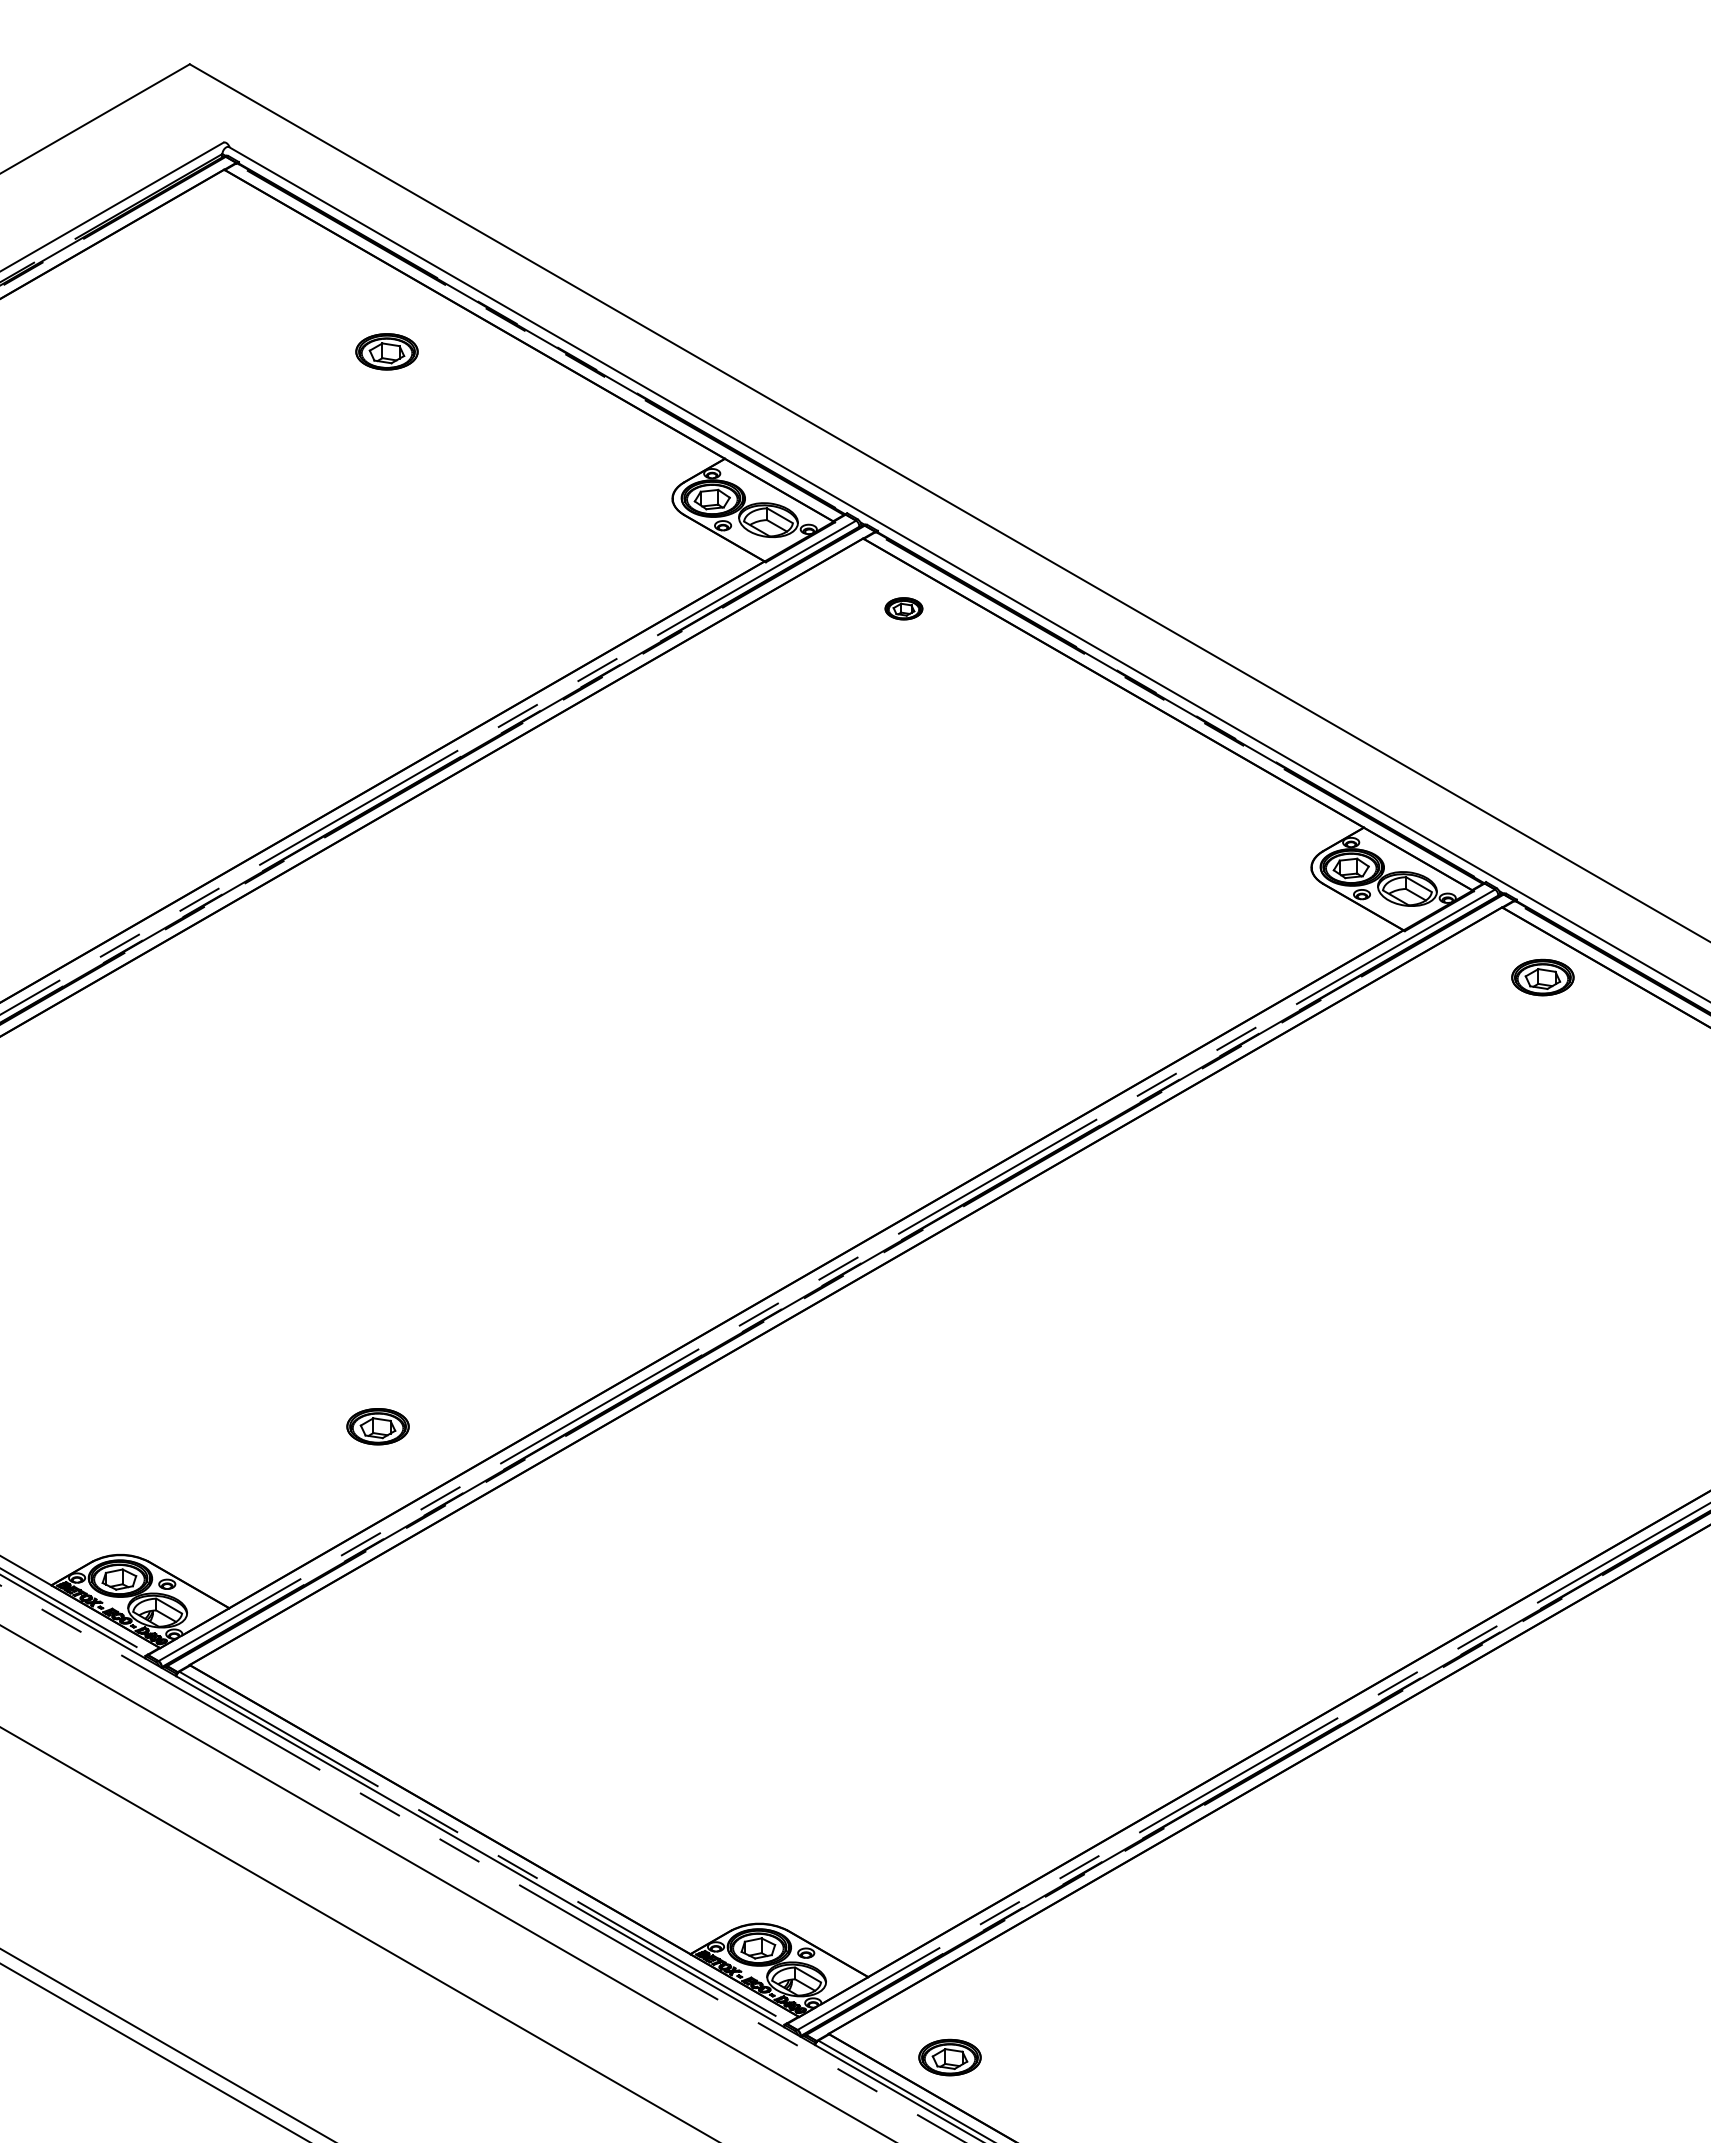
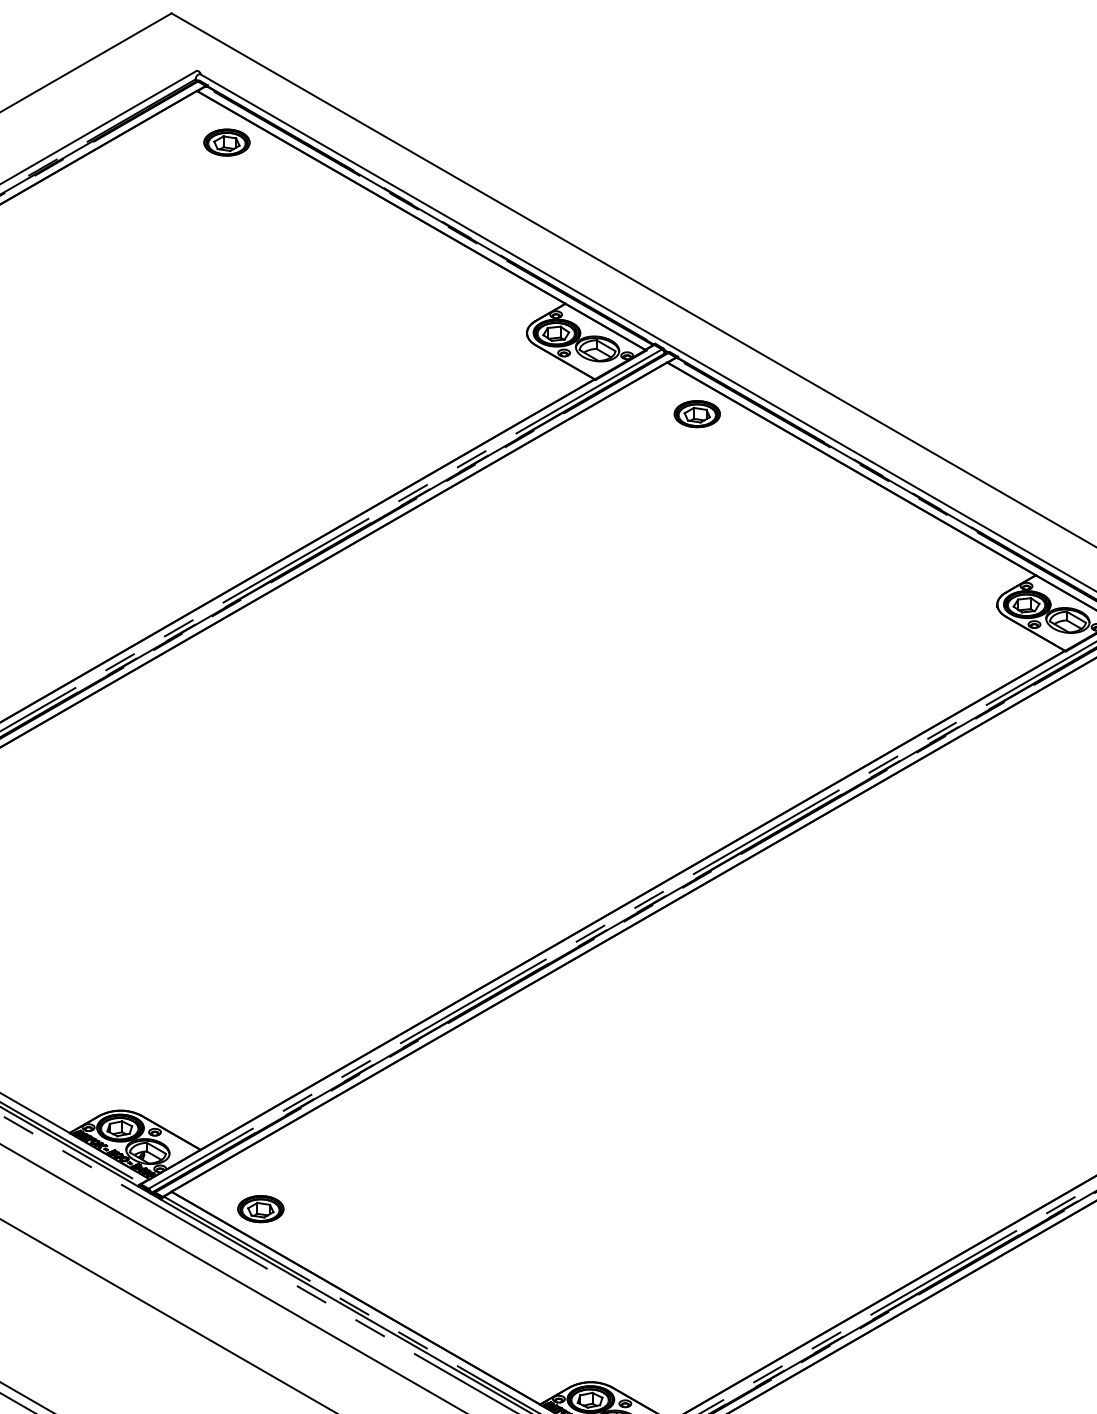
part: (386, 351) -> (226, 142), moved
part: (903, 608) -> (696, 413), size x1.67
part: (377, 1426) -> (260, 1208), moved

